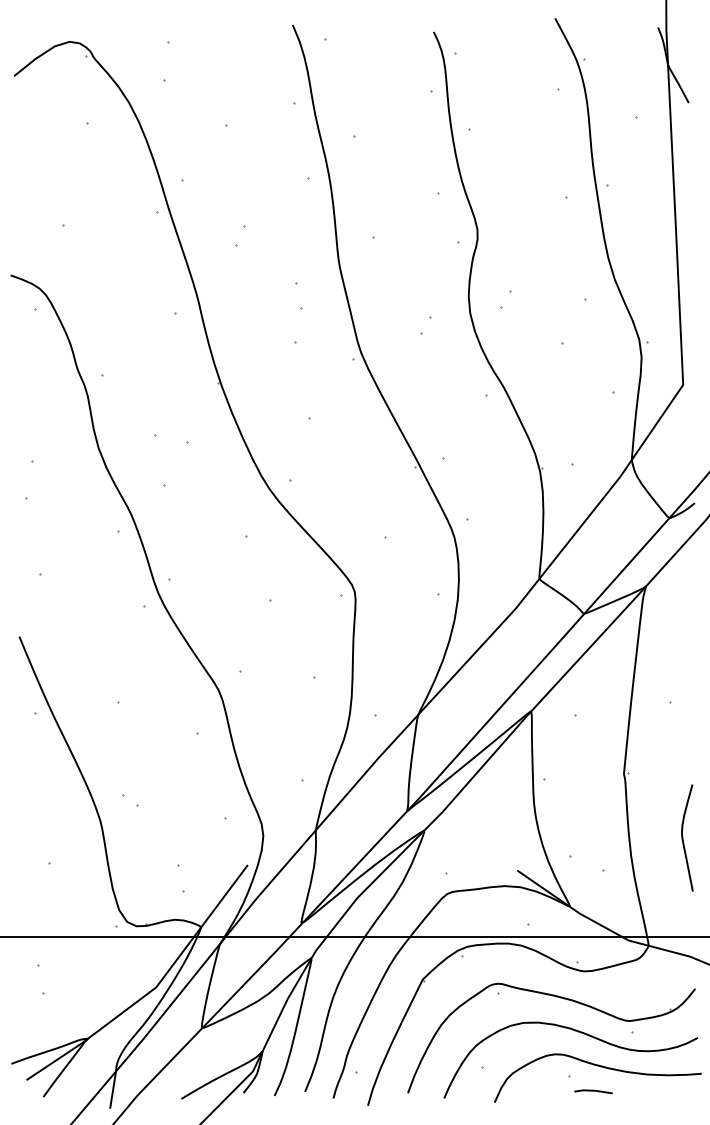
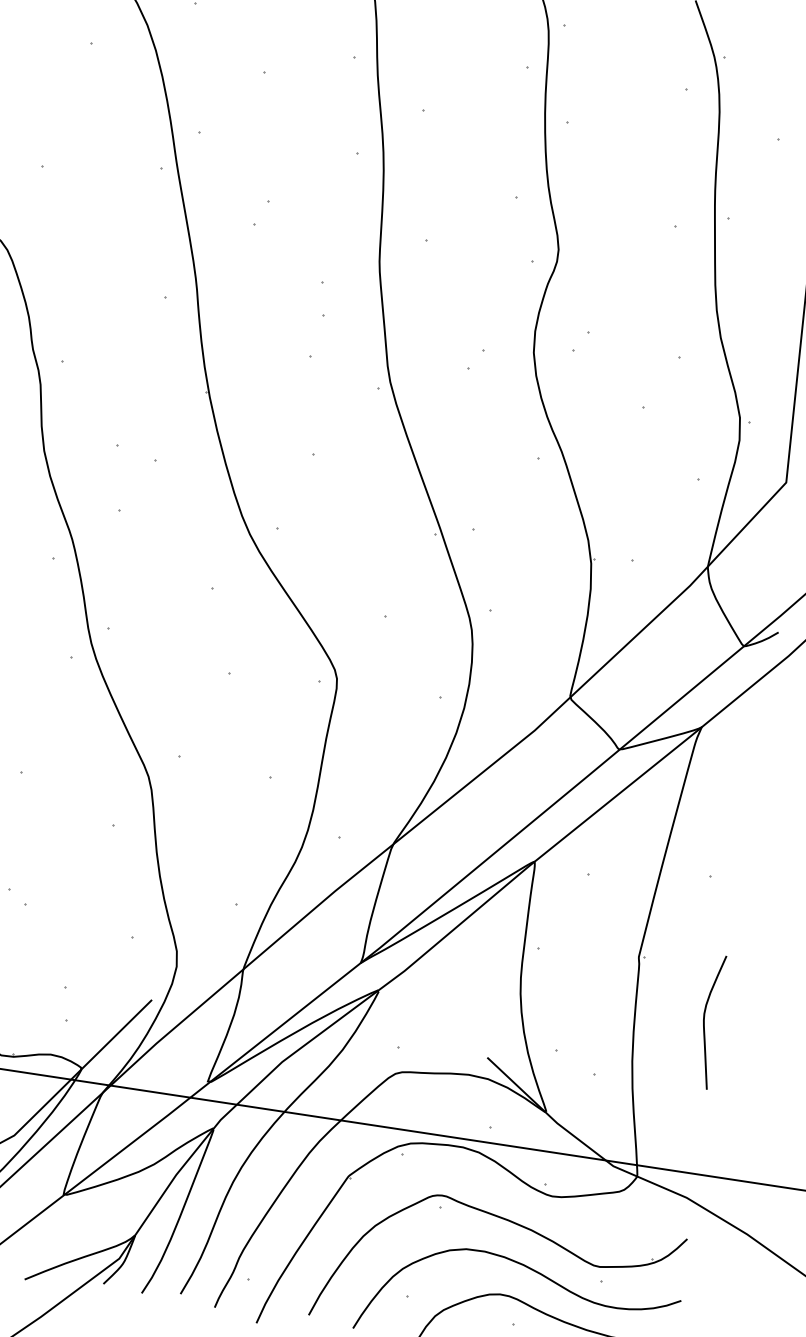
curve: (683, 837) -> (705, 1020), moved

